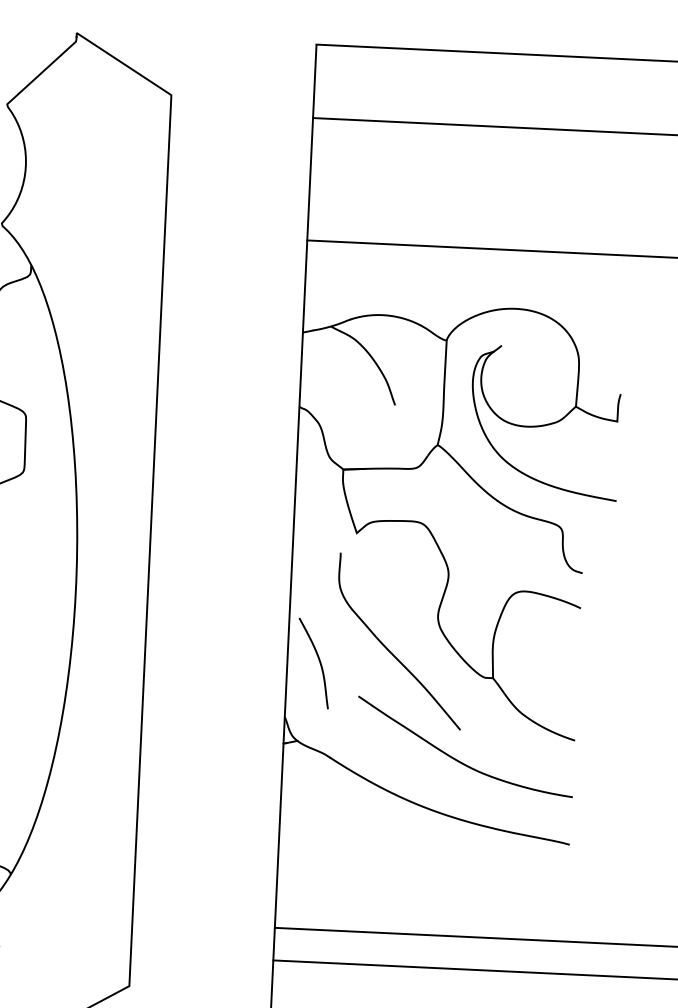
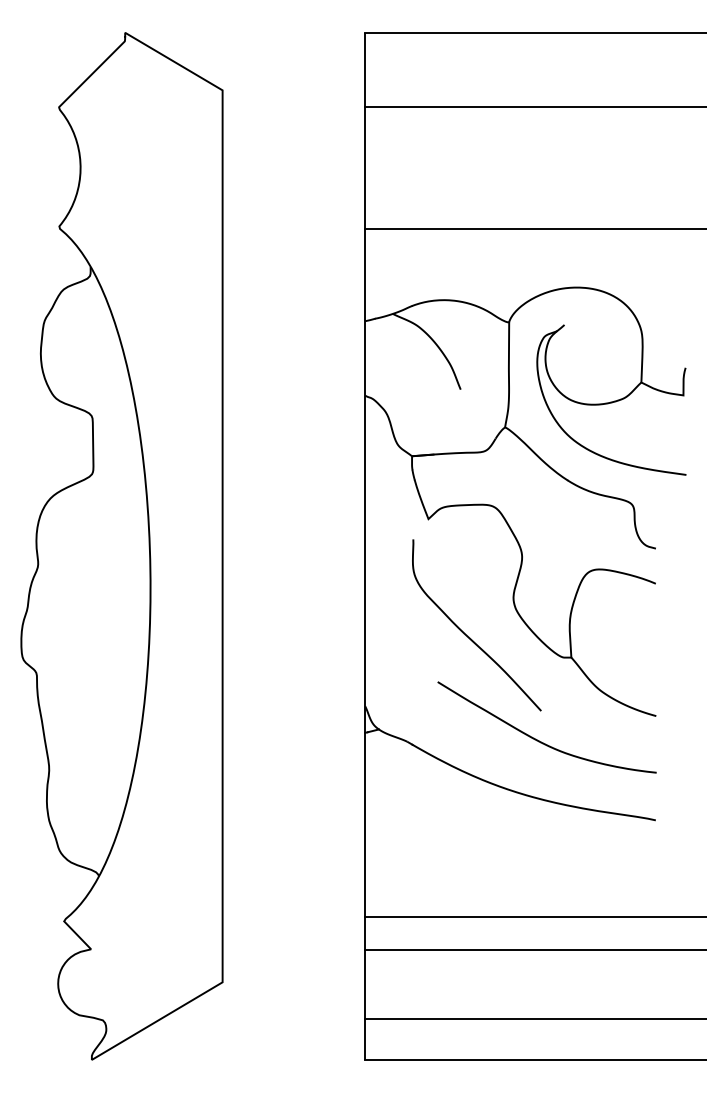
curve: (318, 660) -> (396, 648), removed

